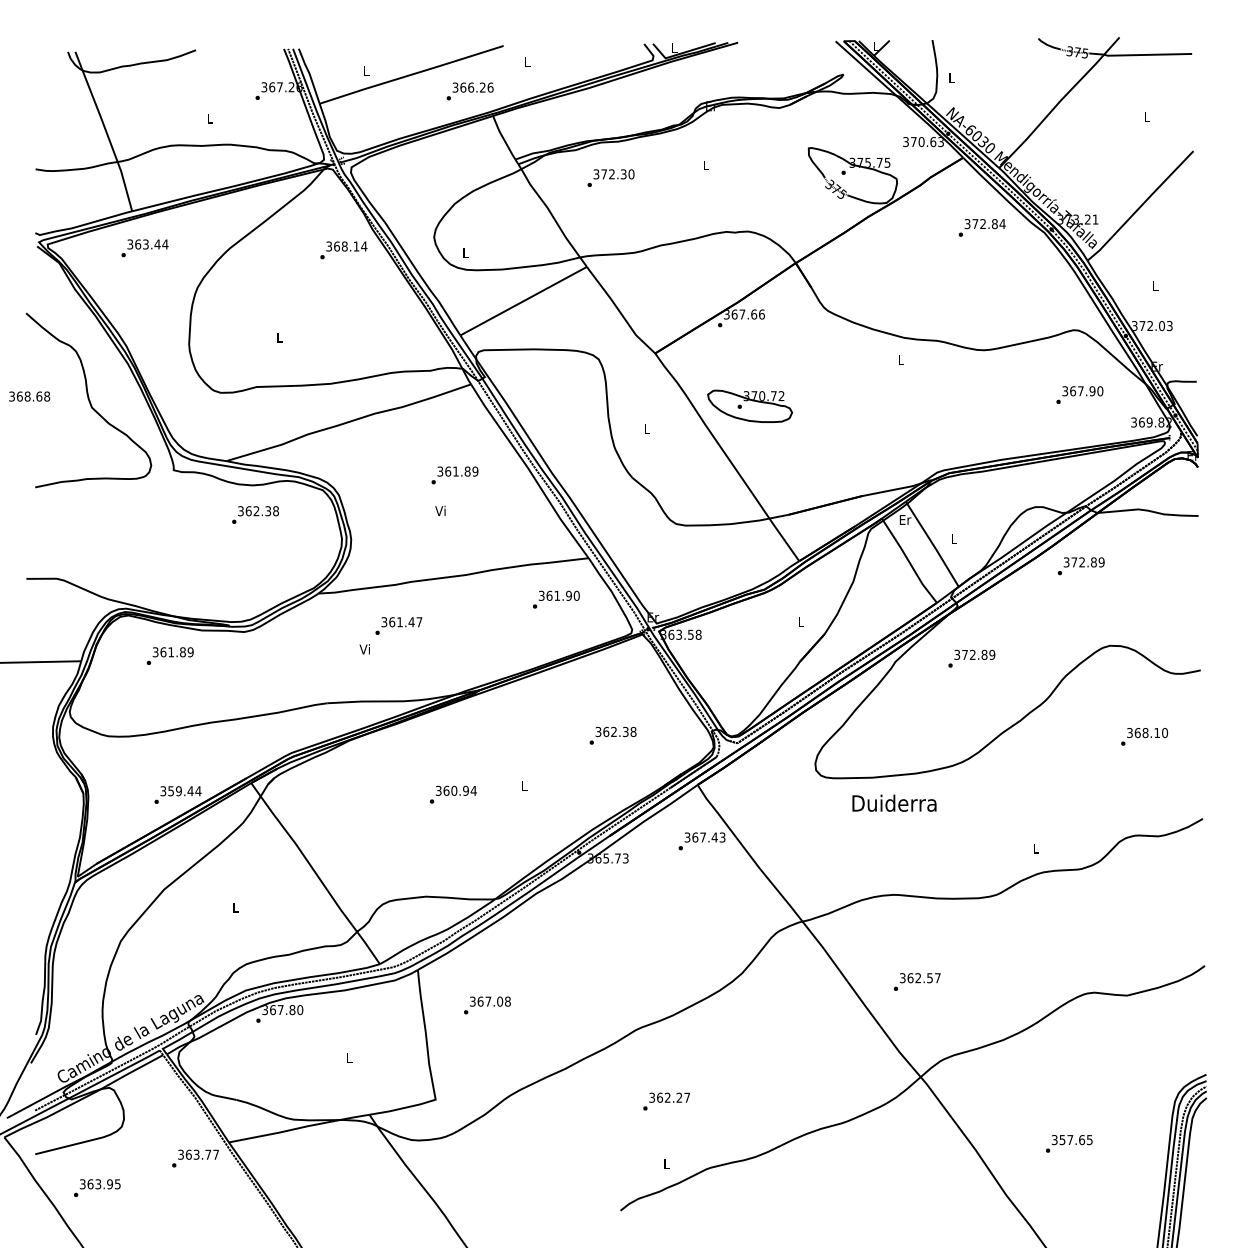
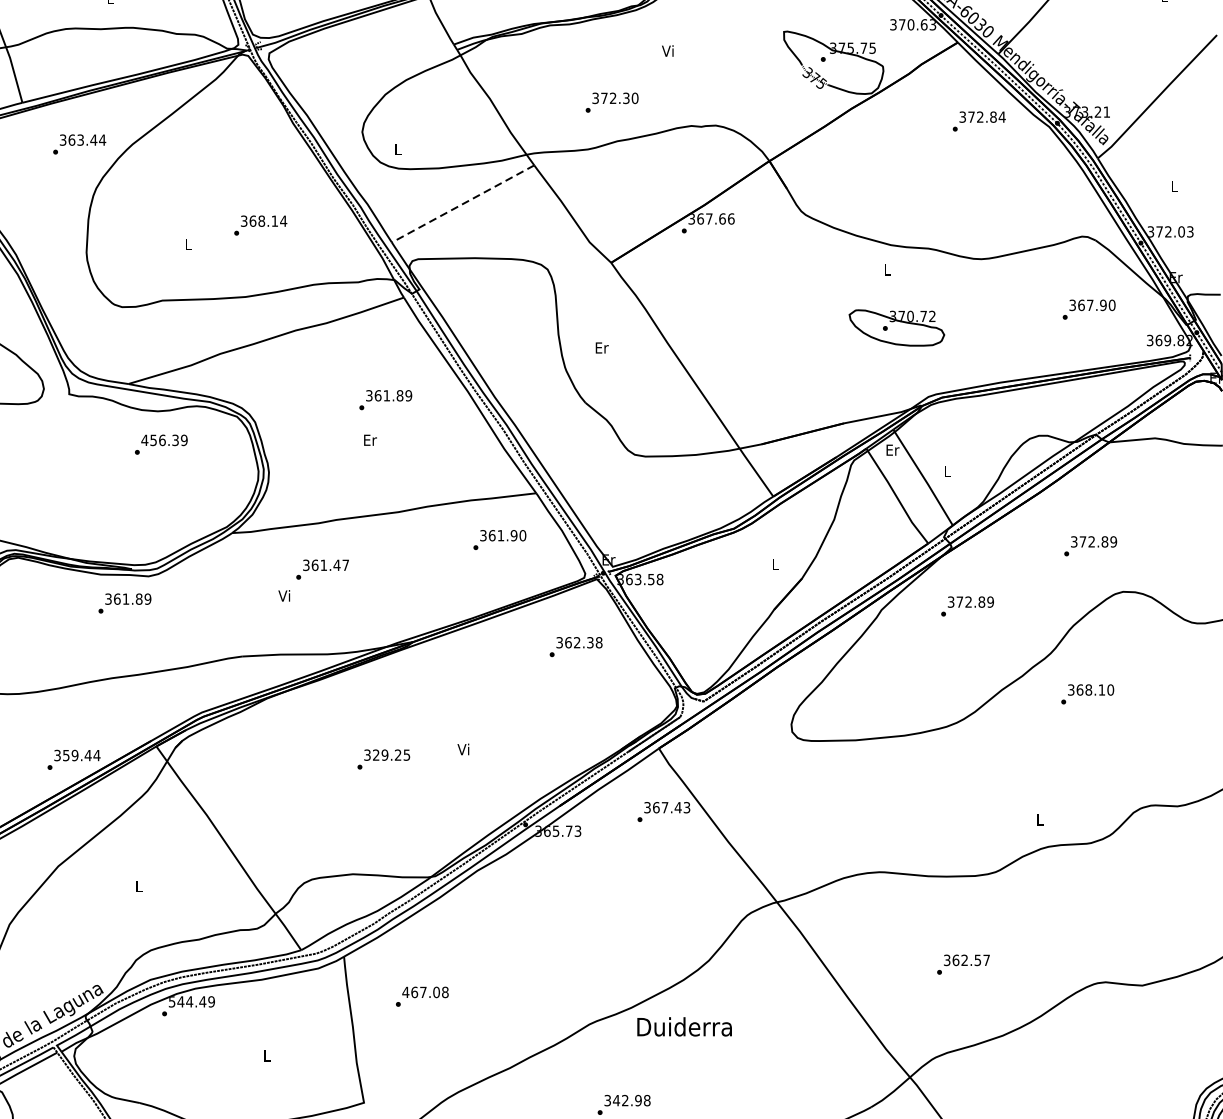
text: (705, 165) -> (667, 51), L -> Vi
text: (610, 177) -> (611, 101), moved
text: (144, 248) -> (79, 144), moved
text: (343, 250) -> (260, 225), moved
line: (523, 301) -> (462, 204), solid -> dashed
part: (750, 405) -> (897, 327), moved
text: (647, 429) -> (602, 348), L -> Er
text: (441, 510) -> (370, 439), Vi -> Er
text: (257, 511) -> (163, 440), 362.38 -> 456.39
text: (1080, 566) -> (1089, 546), moved
text: (169, 655) -> (124, 602), moved
text: (612, 735) -> (575, 646), moved
text: (1144, 736) -> (1087, 693), moved
text: (523, 785) -> (462, 749), L -> Vi
text: (459, 790) -> (390, 754), 360.94 -> 329.25
text: (894, 802) -> (684, 1026), moved
text: (916, 981) -> (962, 964), moved
text: (472, 1001) -> (405, 992), 367.08 -> 467.08
text: (282, 1010) -> (191, 1002), 367.80 -> 544.49
text: (673, 1097) -> (631, 1100), 362.27 -> 342.98

